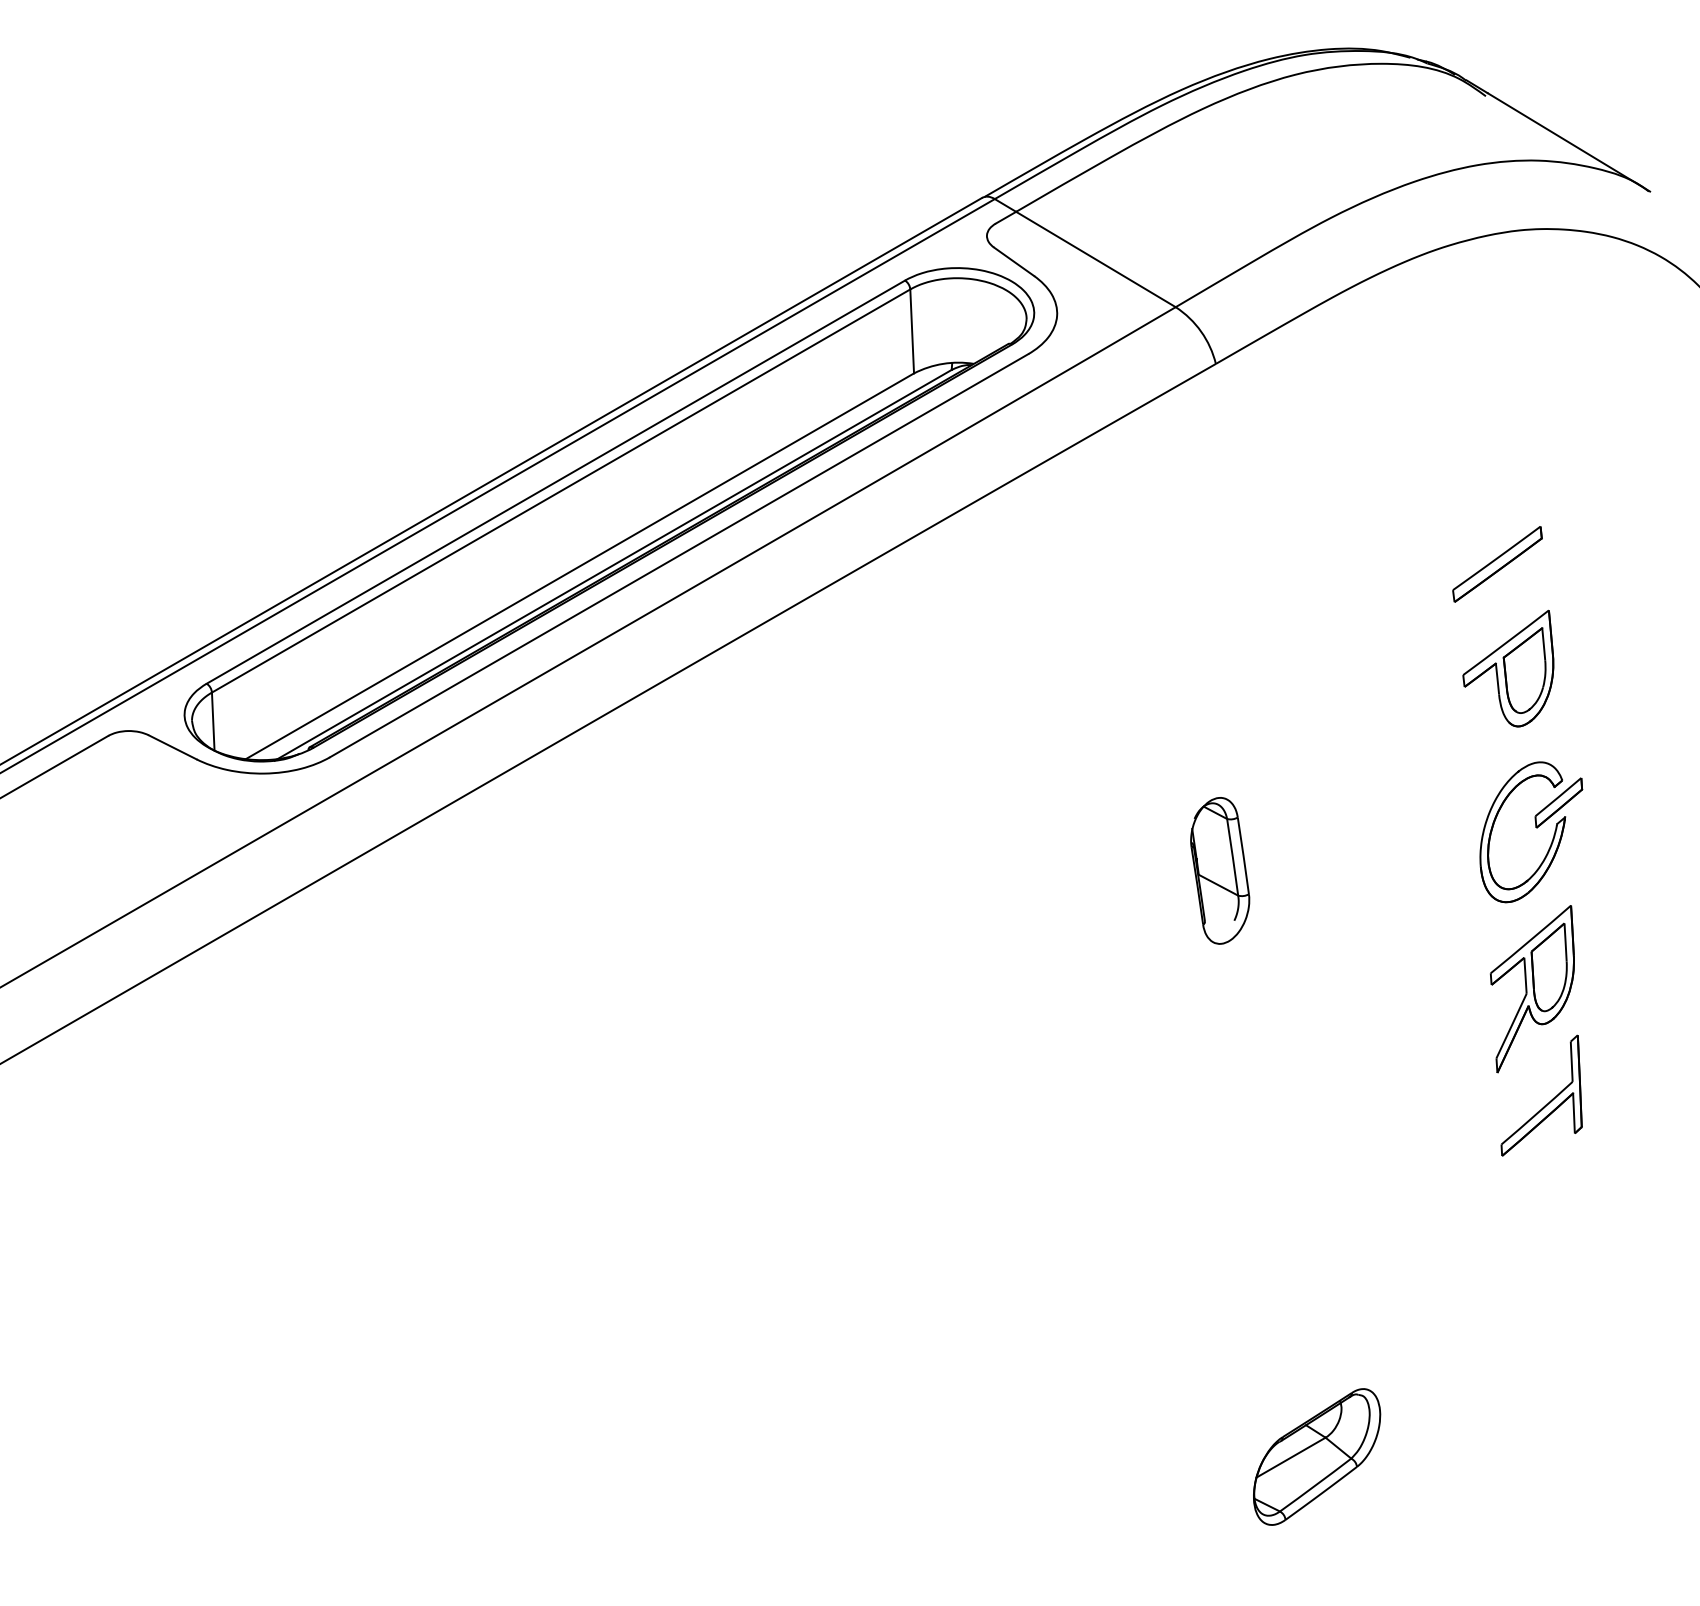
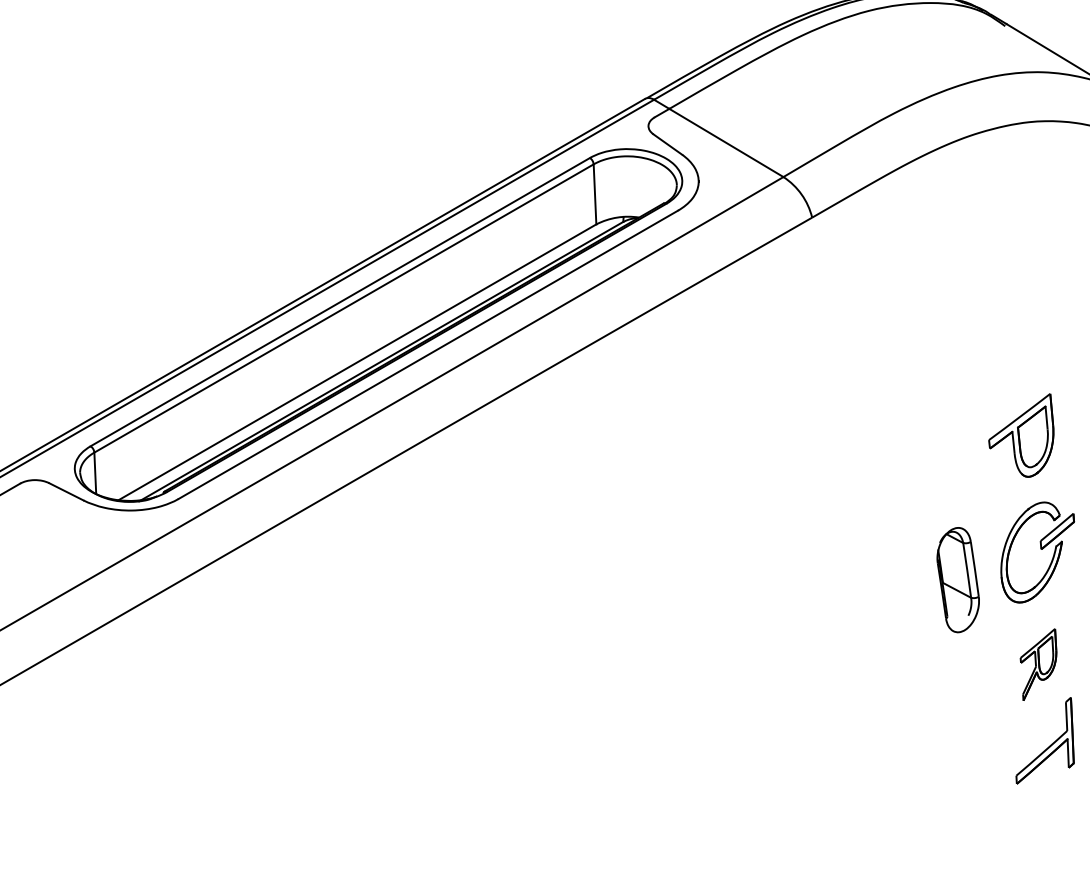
part: (1497, 564) -> (1013, 361), removed
part: (1220, 870) -> (958, 579), moved
part: (1532, 989) -> (1038, 664), size x0.6

